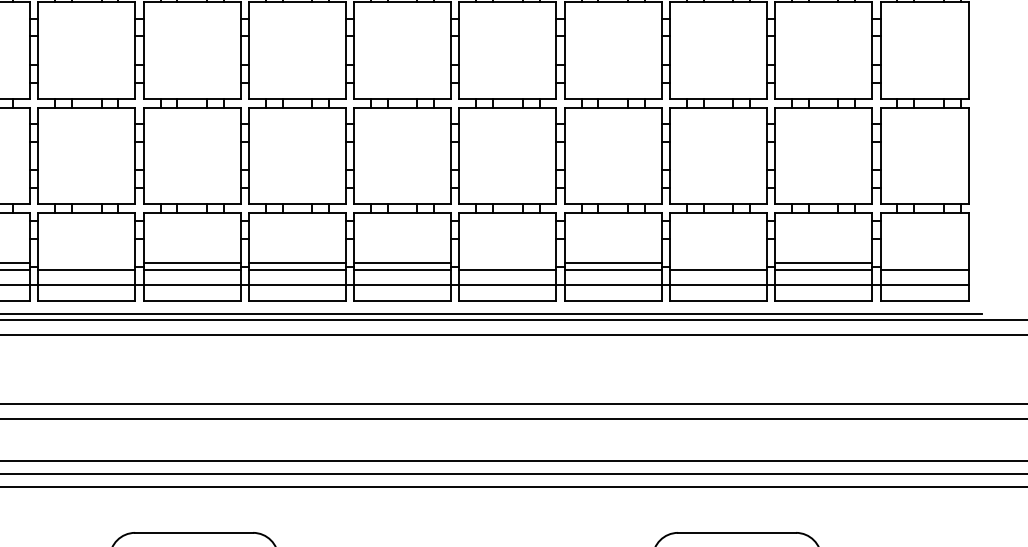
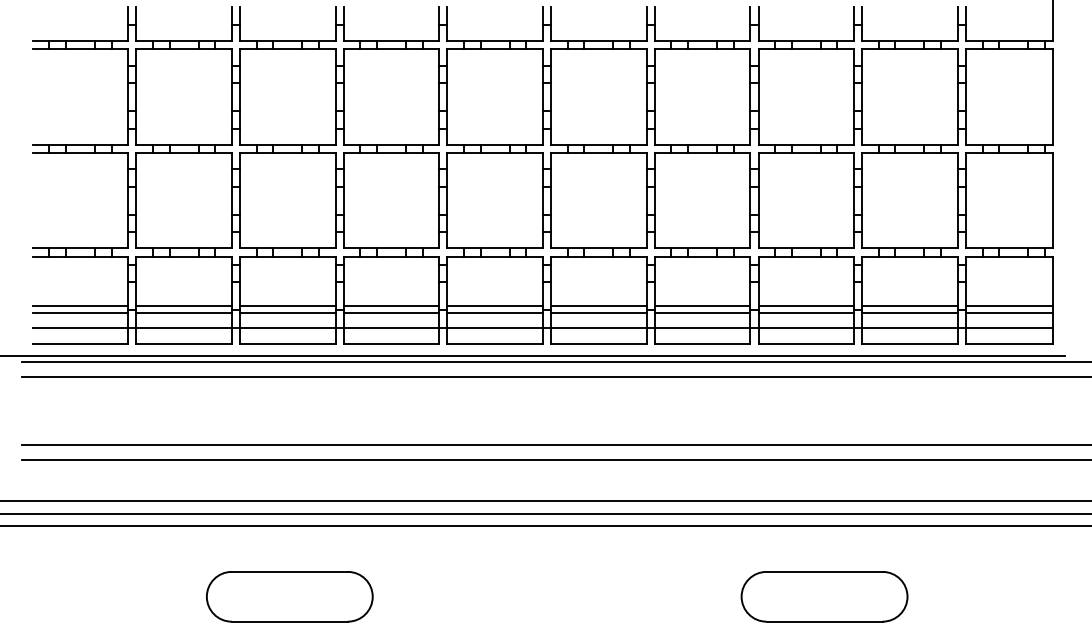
line: (86, 263) -> (183, 306), added
line: (507, 263) -> (598, 306), added
line: (717, 263) -> (805, 306), added
line: (924, 263) -> (1009, 306), added

